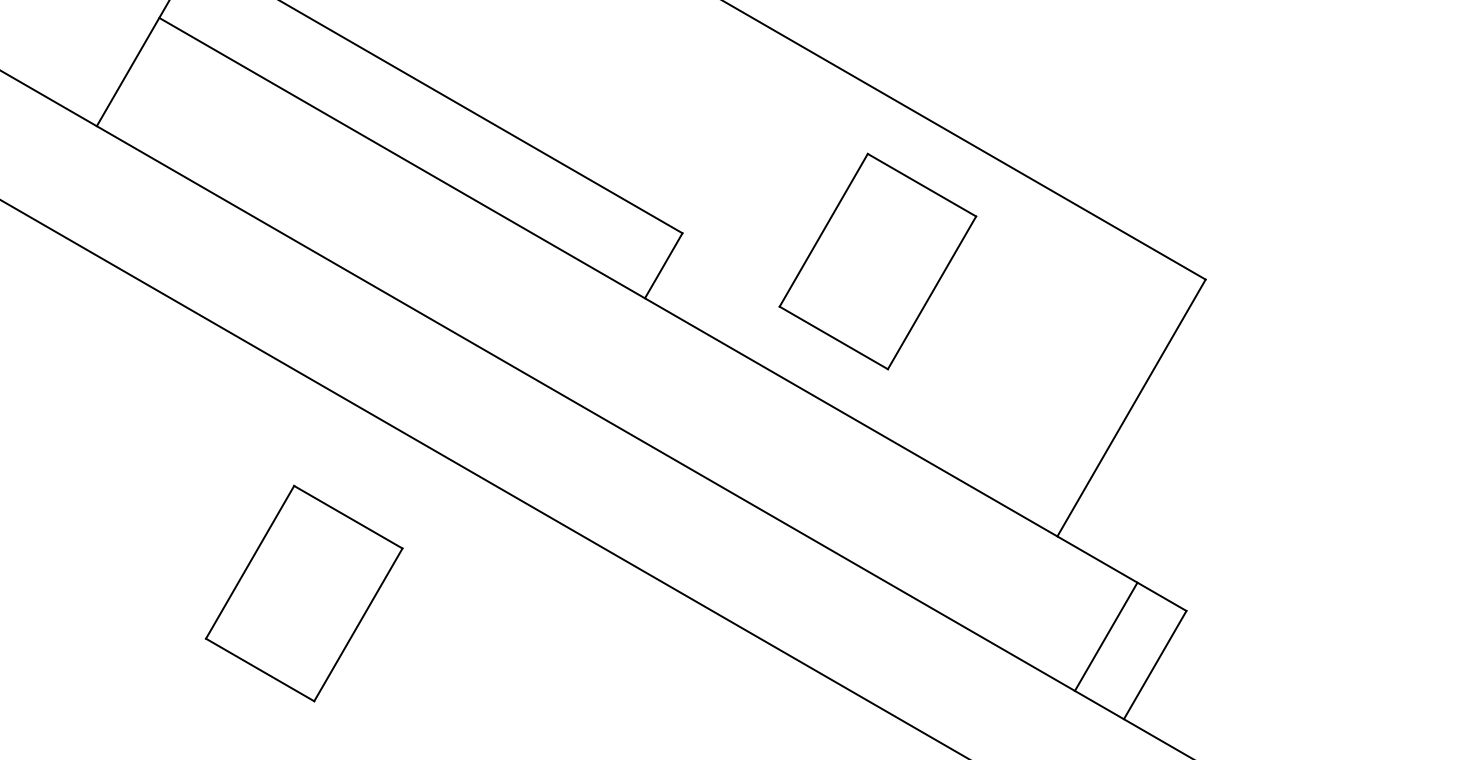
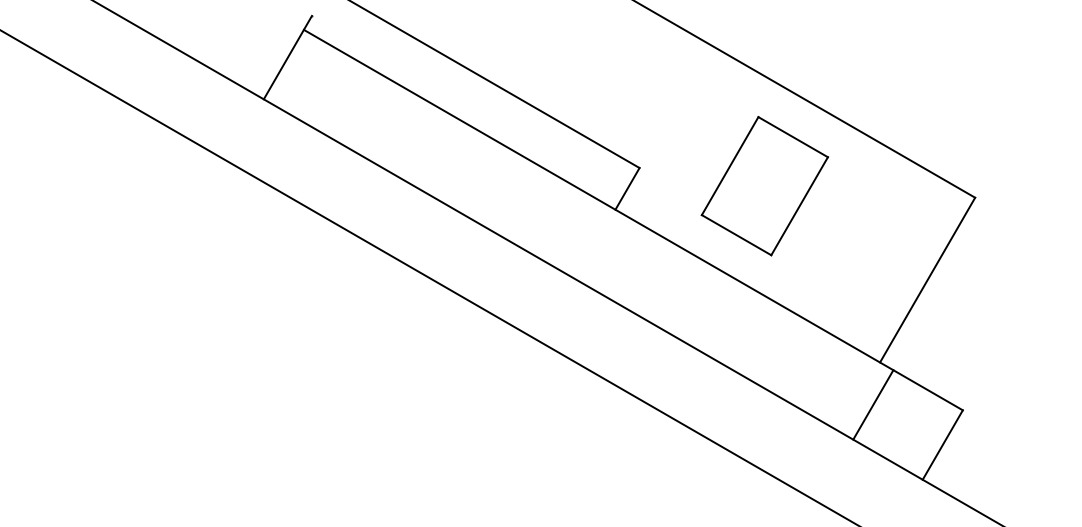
part: (303, 594) -> (396, 399), removed
line: (1106, 636) -> (873, 404), moved

